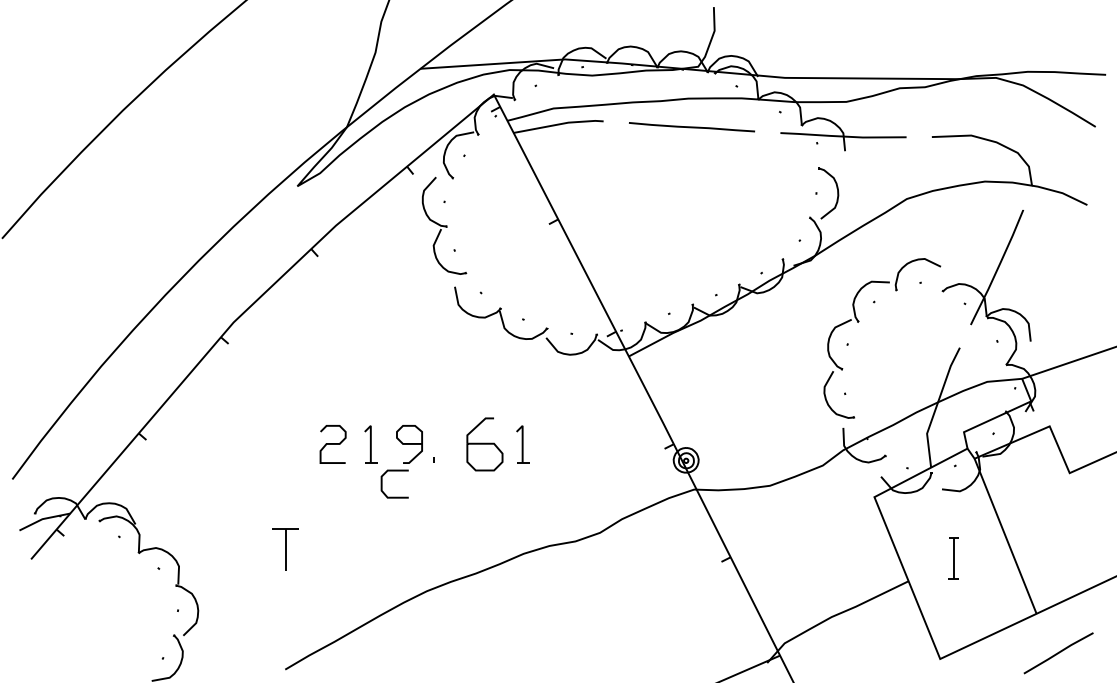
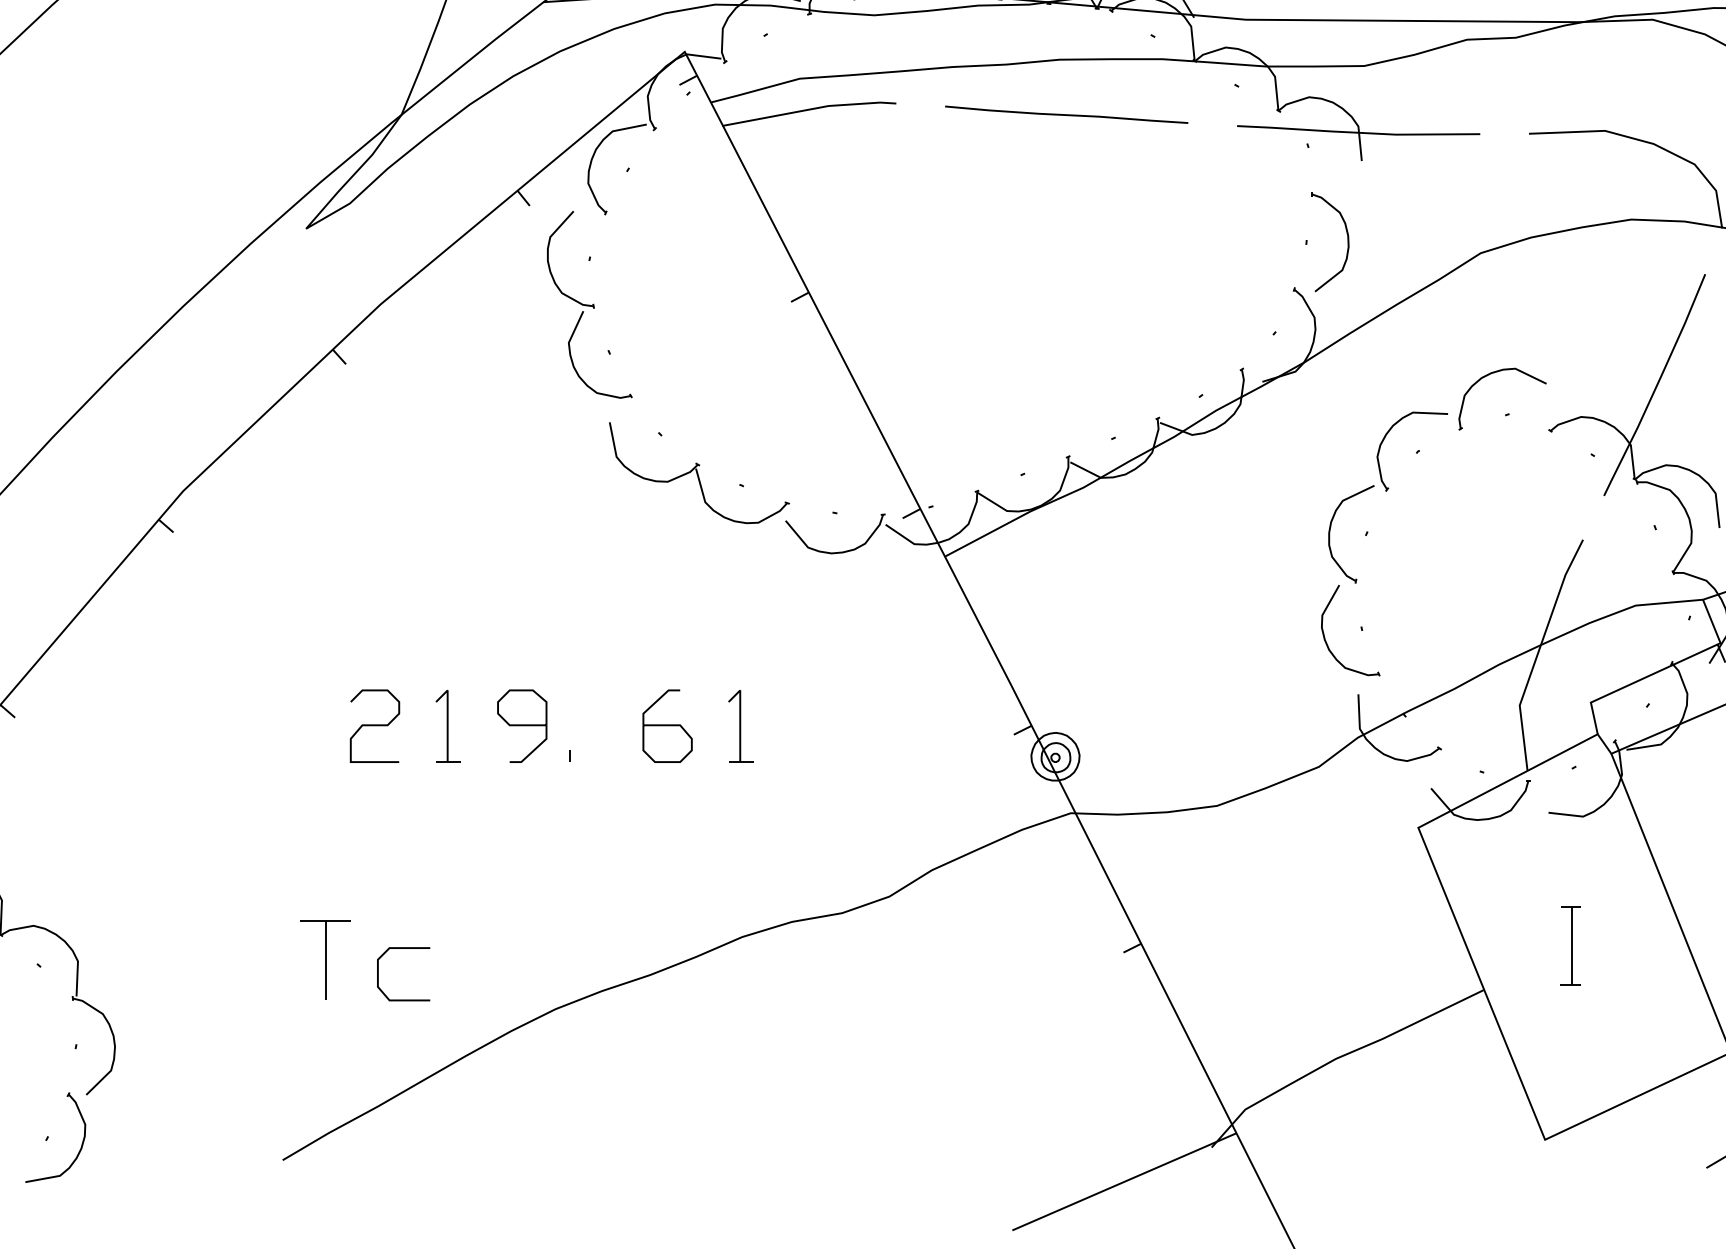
part: (484, 444) -> (666, 726), size x0.71
curve: (394, 471) -> (402, 949), moved
part: (285, 549) -> (325, 959), moved

